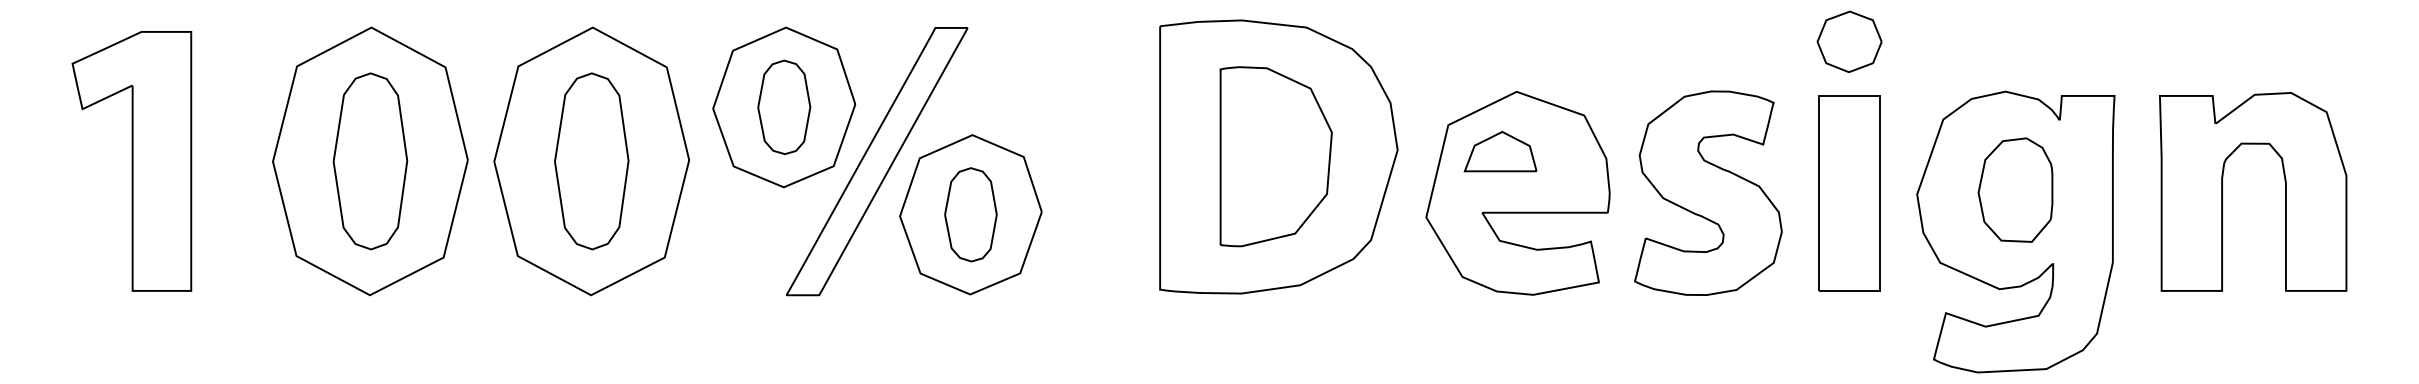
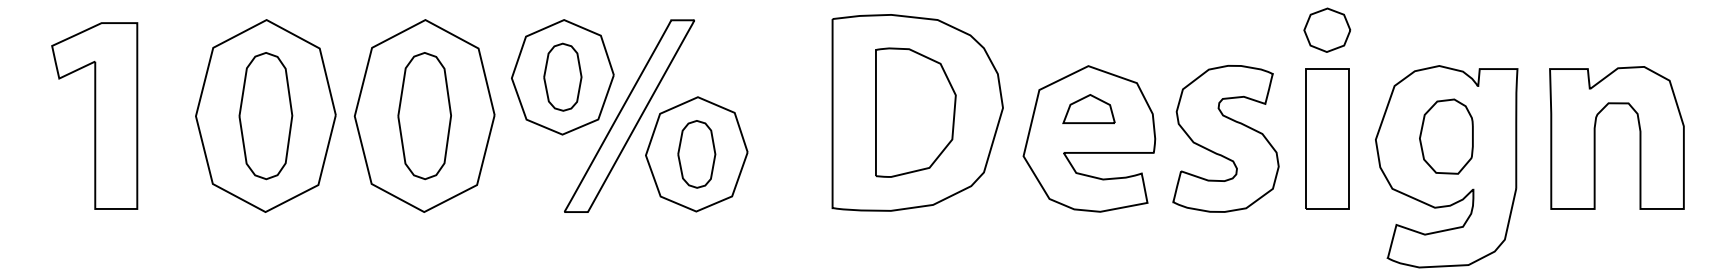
part: (1500, 151) -> (1089, 108), moved

